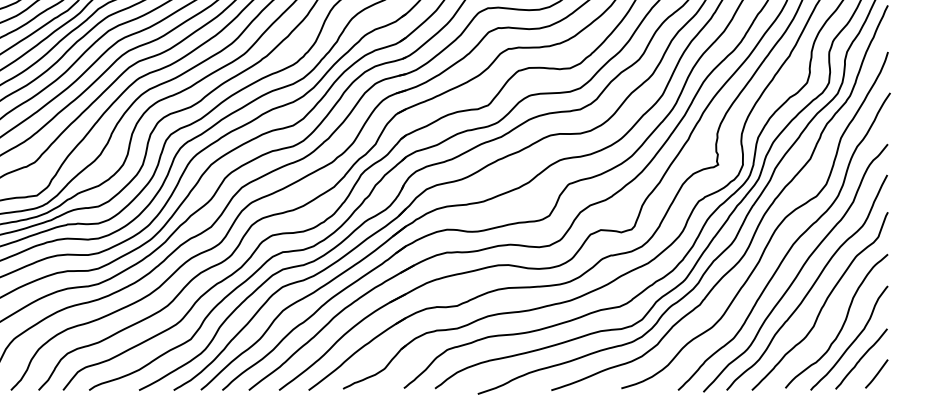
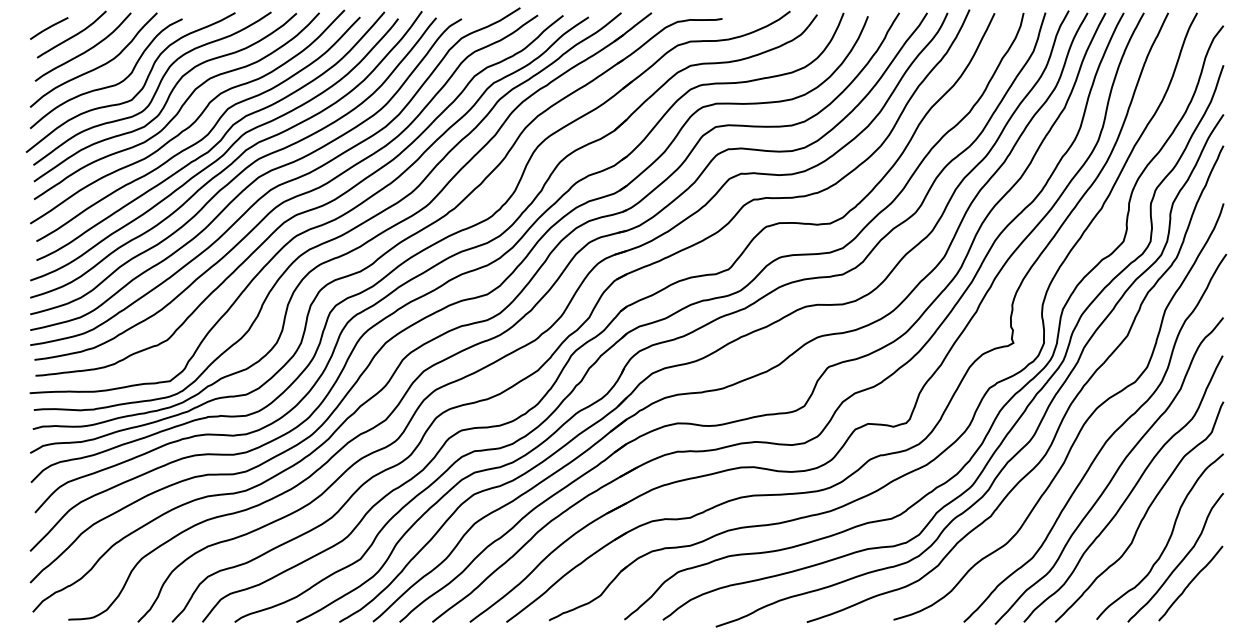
line: (876, 374) -> (1209, 602), removed

